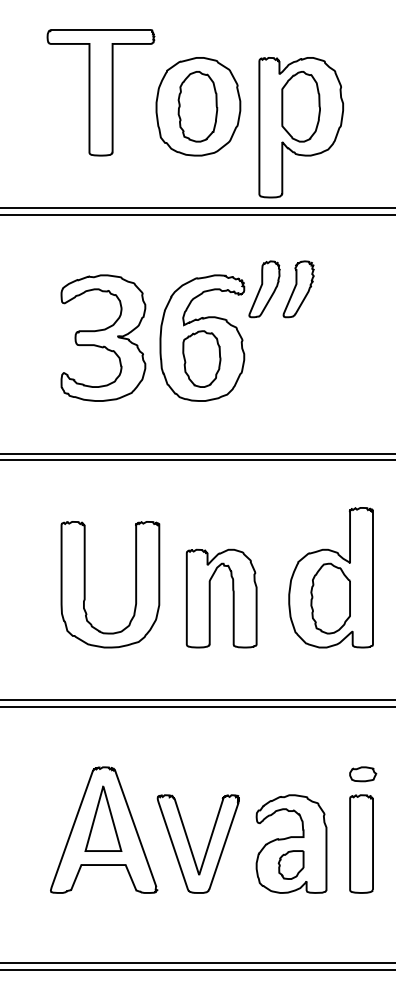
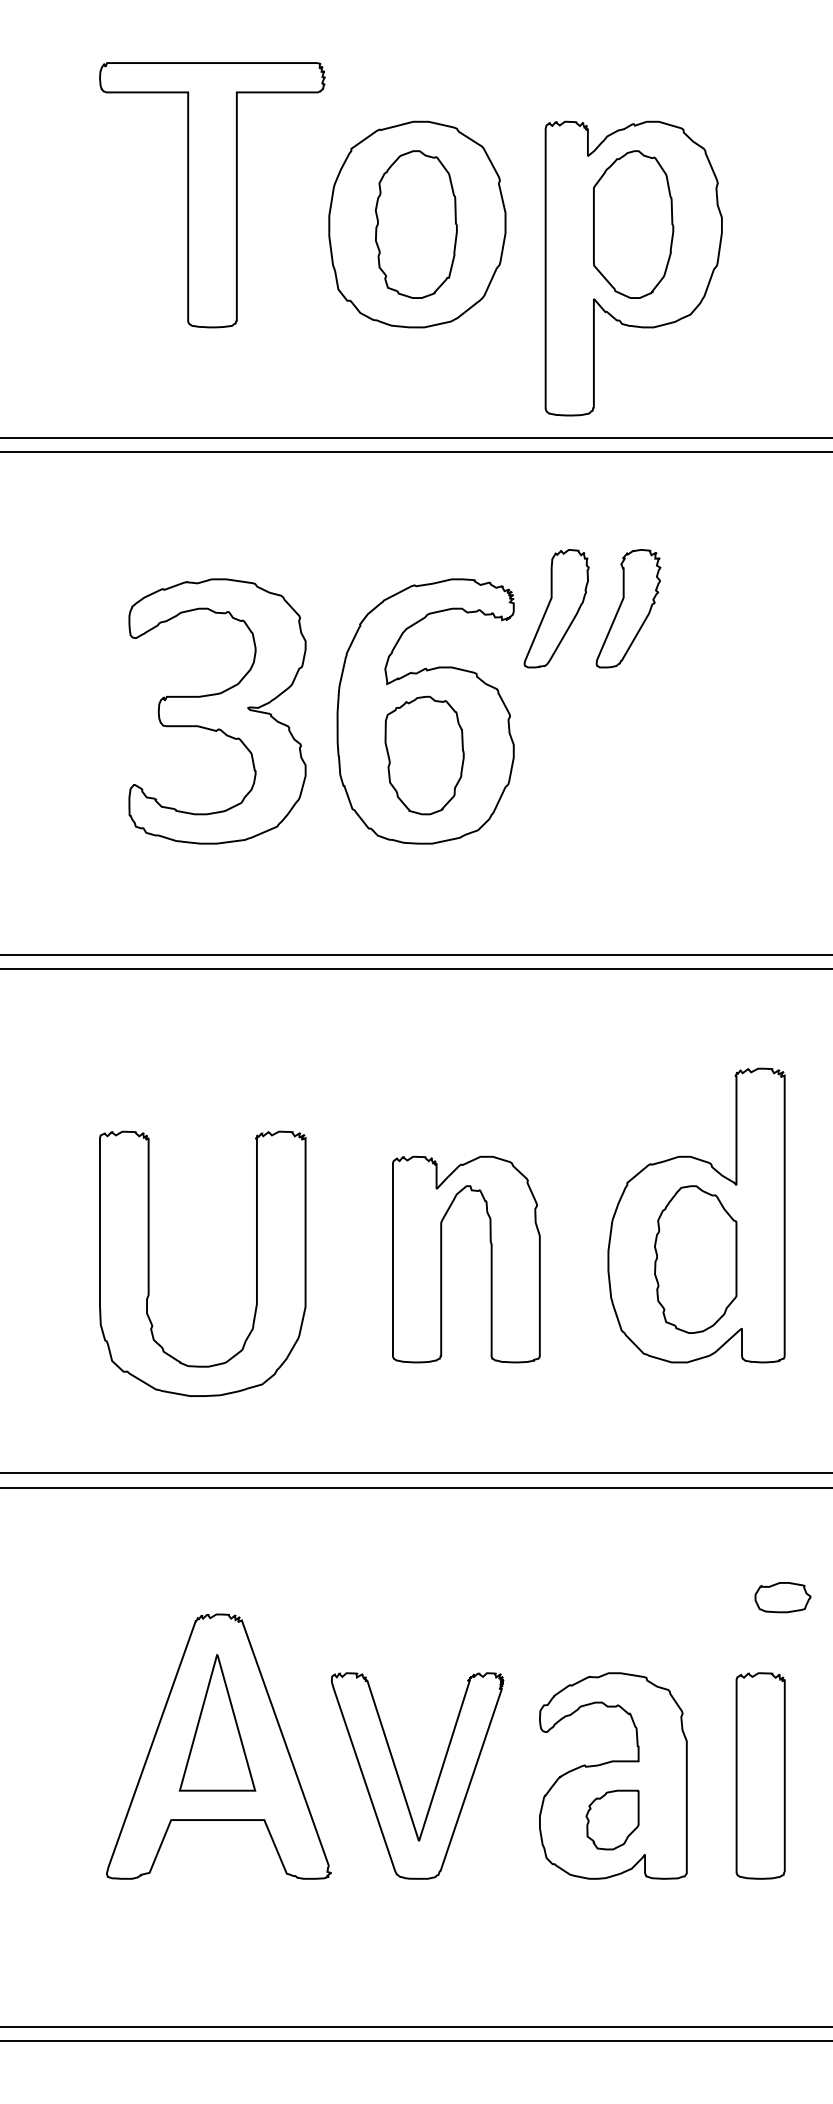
part: (85, 584) -> (150, 1263), moved
part: (363, 774) -> (783, 1598), moved

